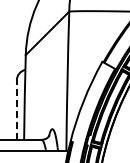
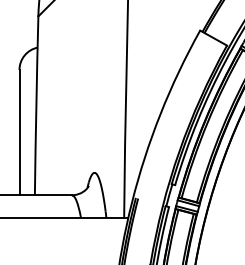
line: (16, 110) -> (18, 133), dashed -> solid

